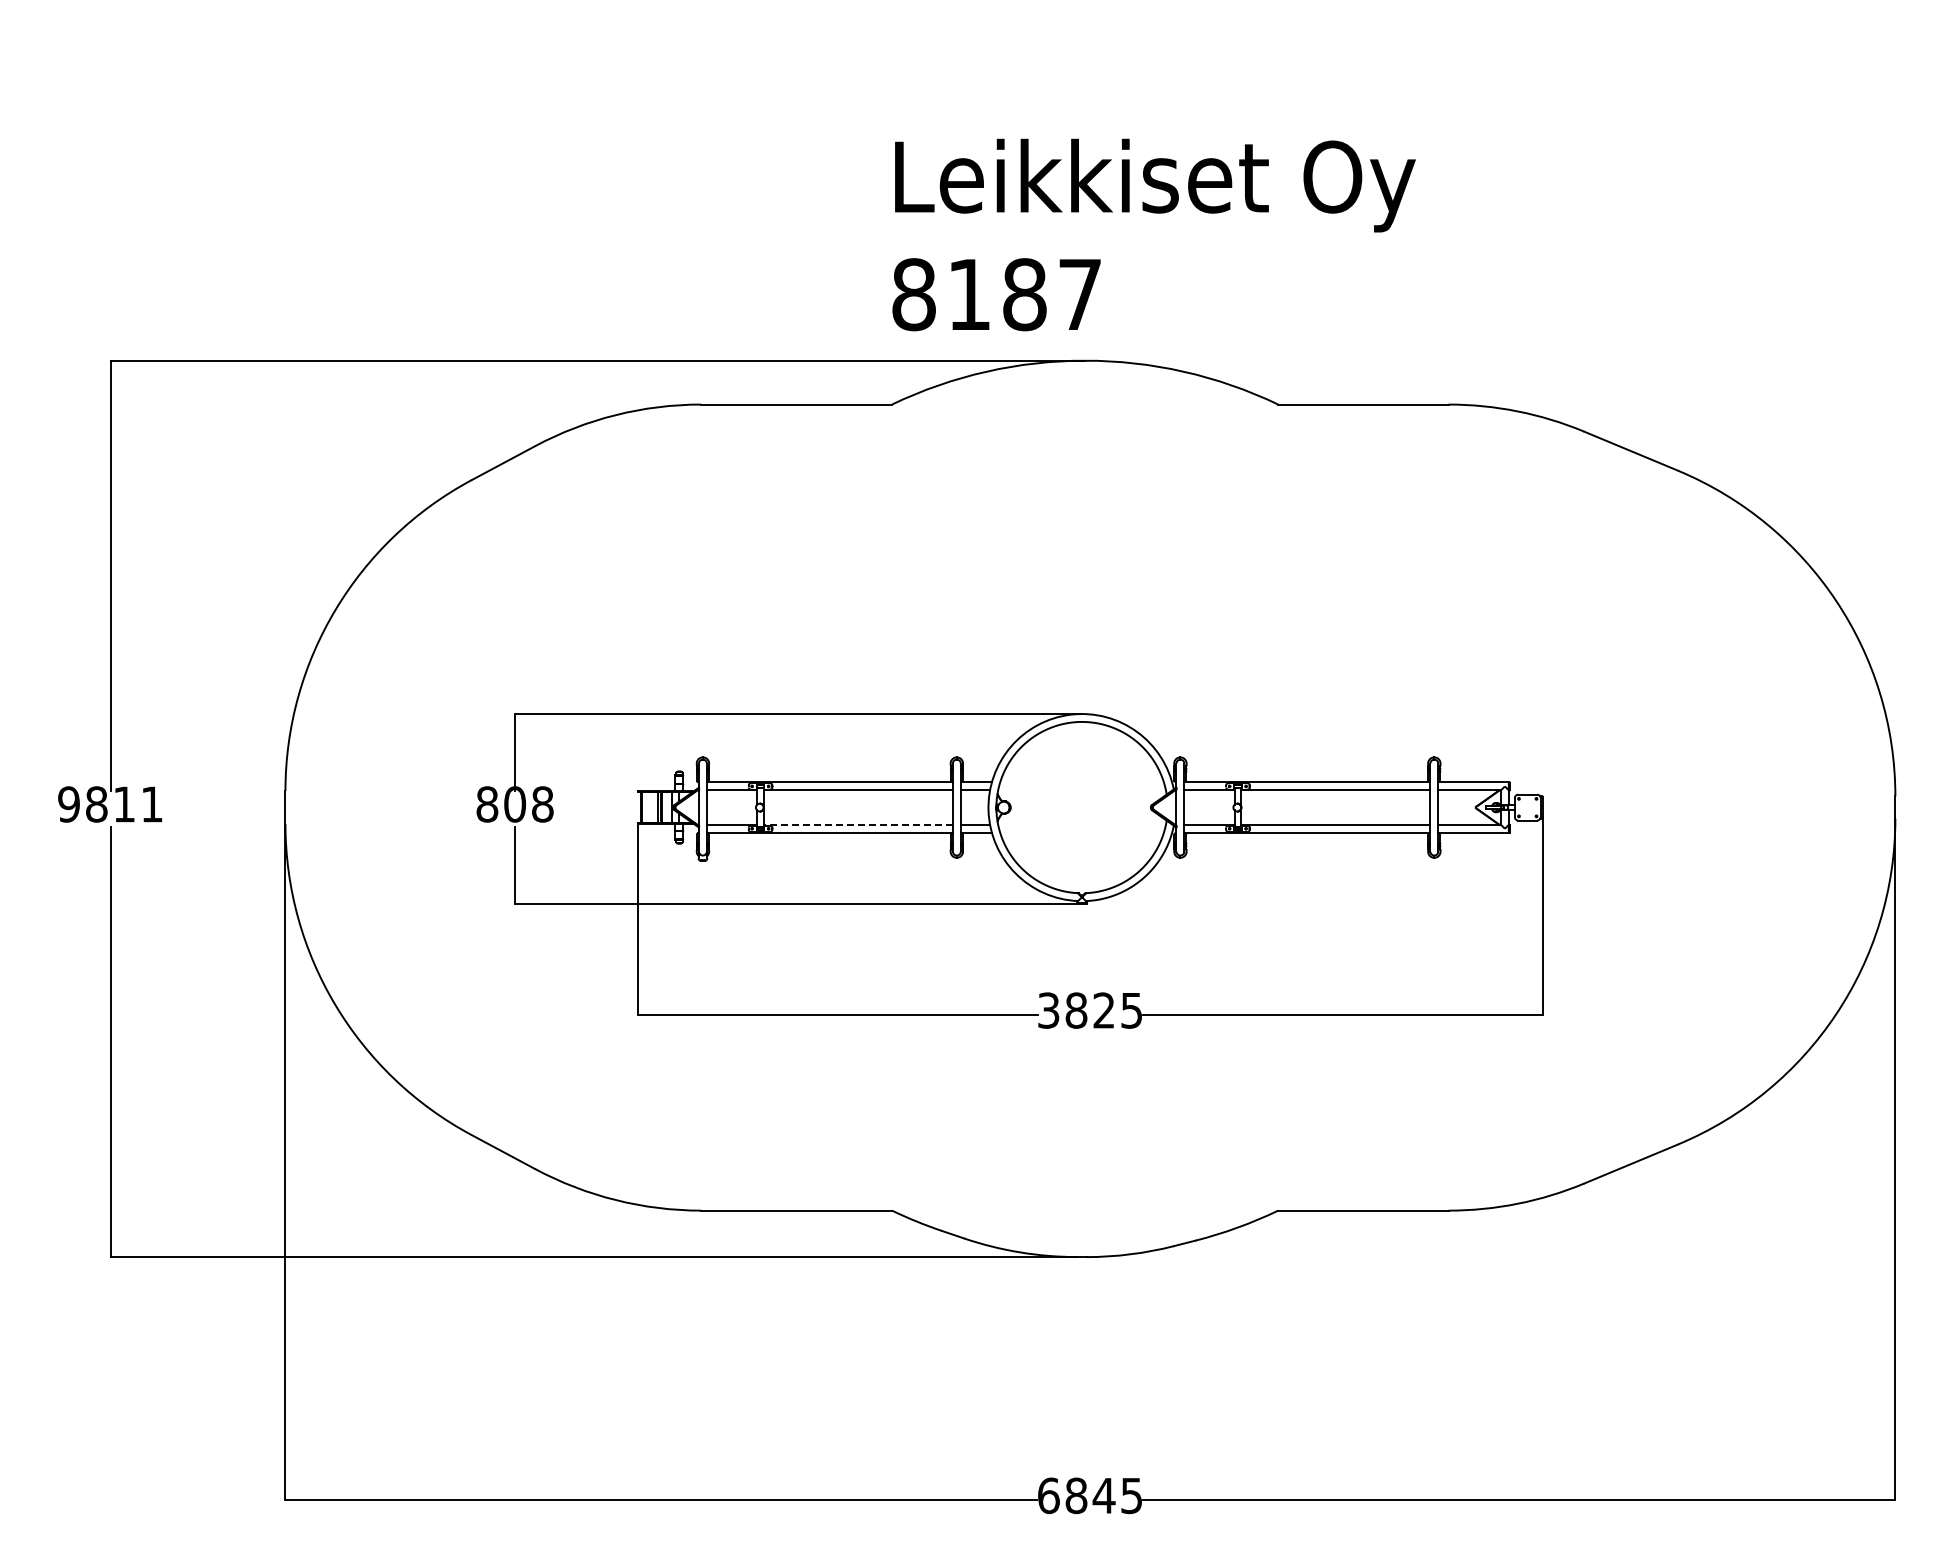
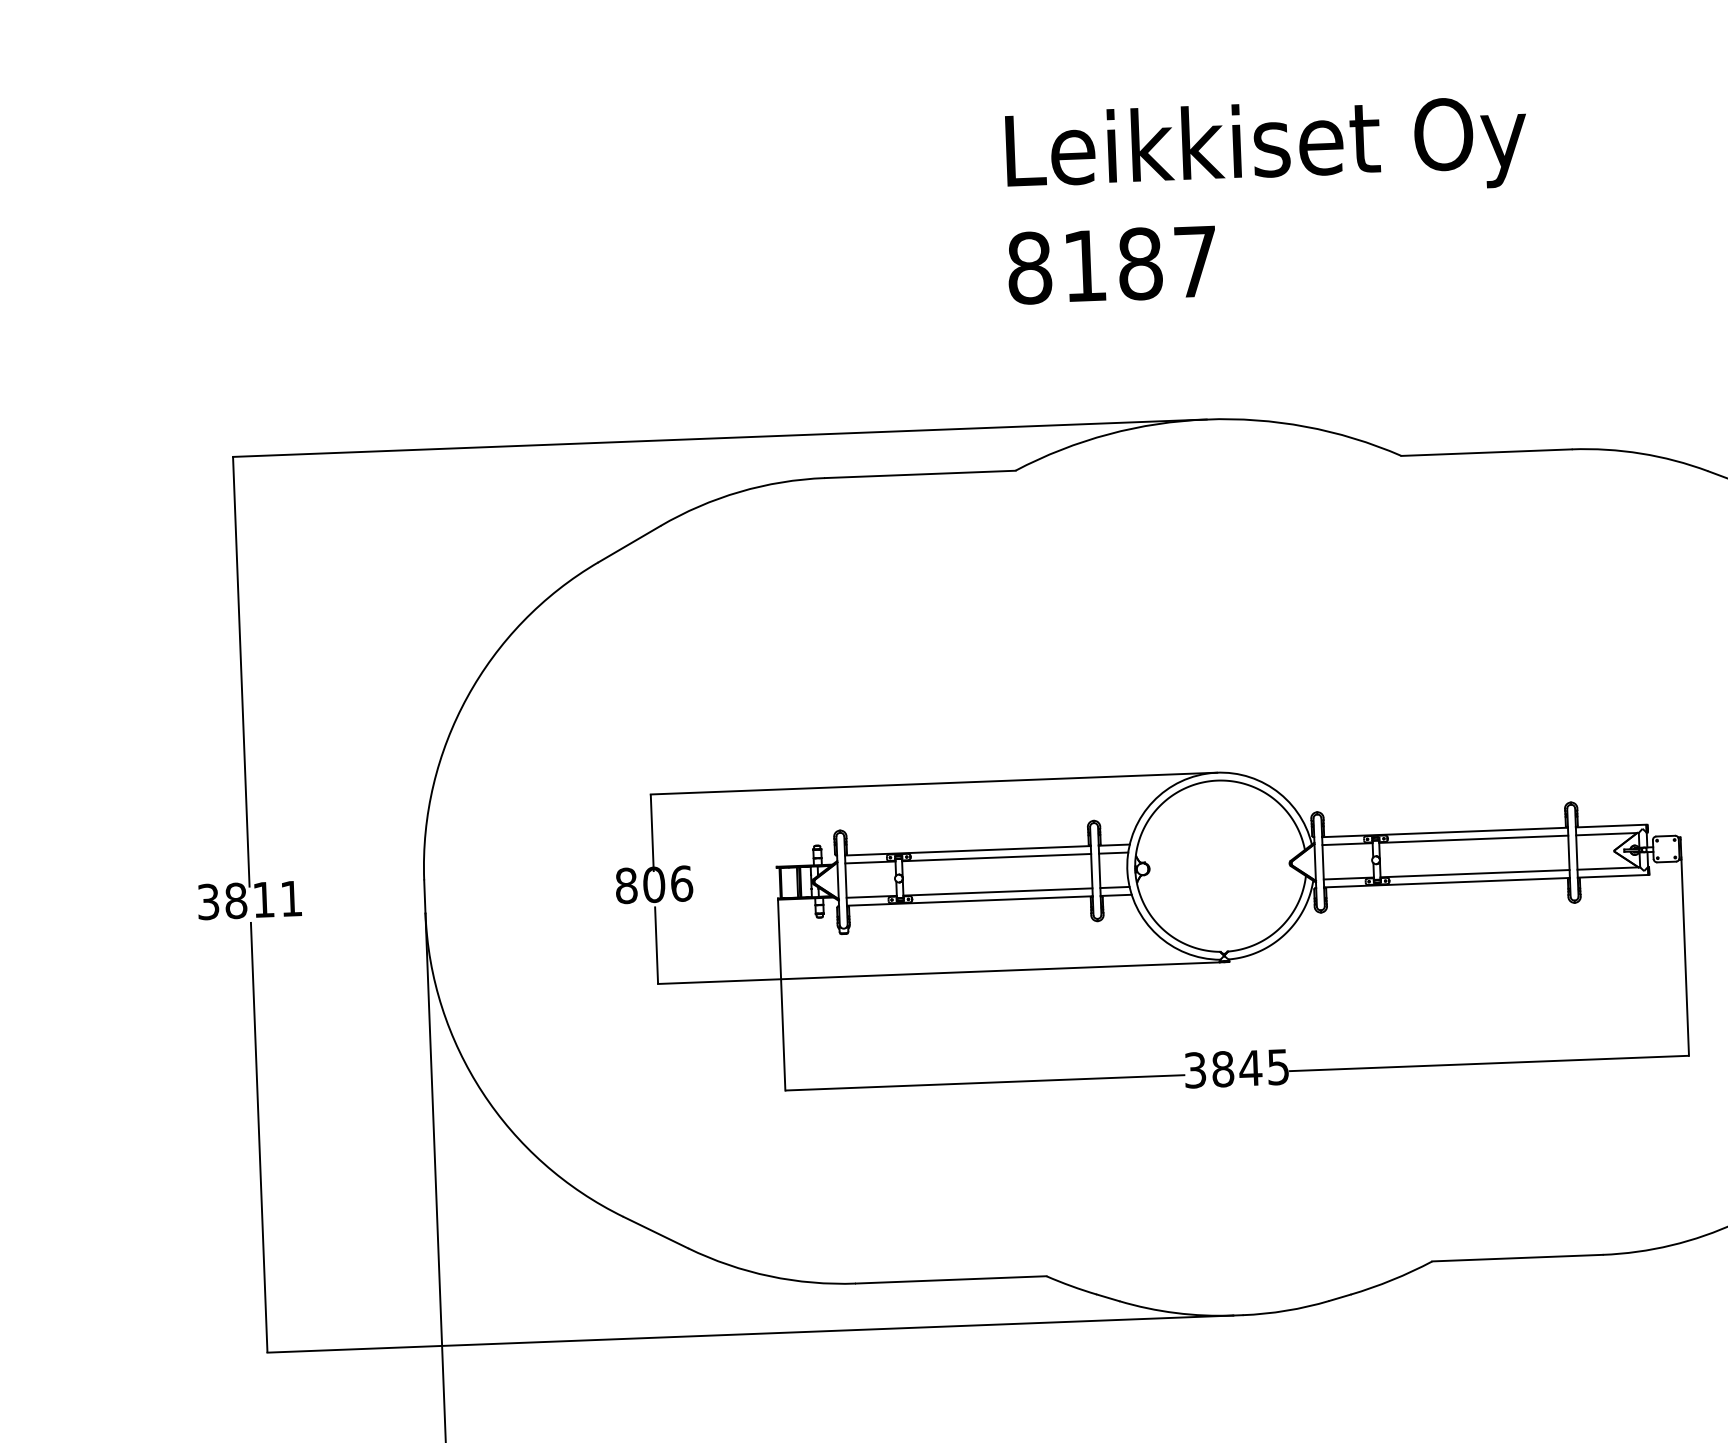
text: (1153, 234) -> (1266, 198), moved
text: (68, 804) -> (207, 902), 9811 -> 3811
text: (542, 804) -> (681, 883), 808 -> 806
line: (858, 824) -> (998, 891), dashed -> solid
text: (1103, 1010) -> (1250, 1068), 3825 -> 3845

